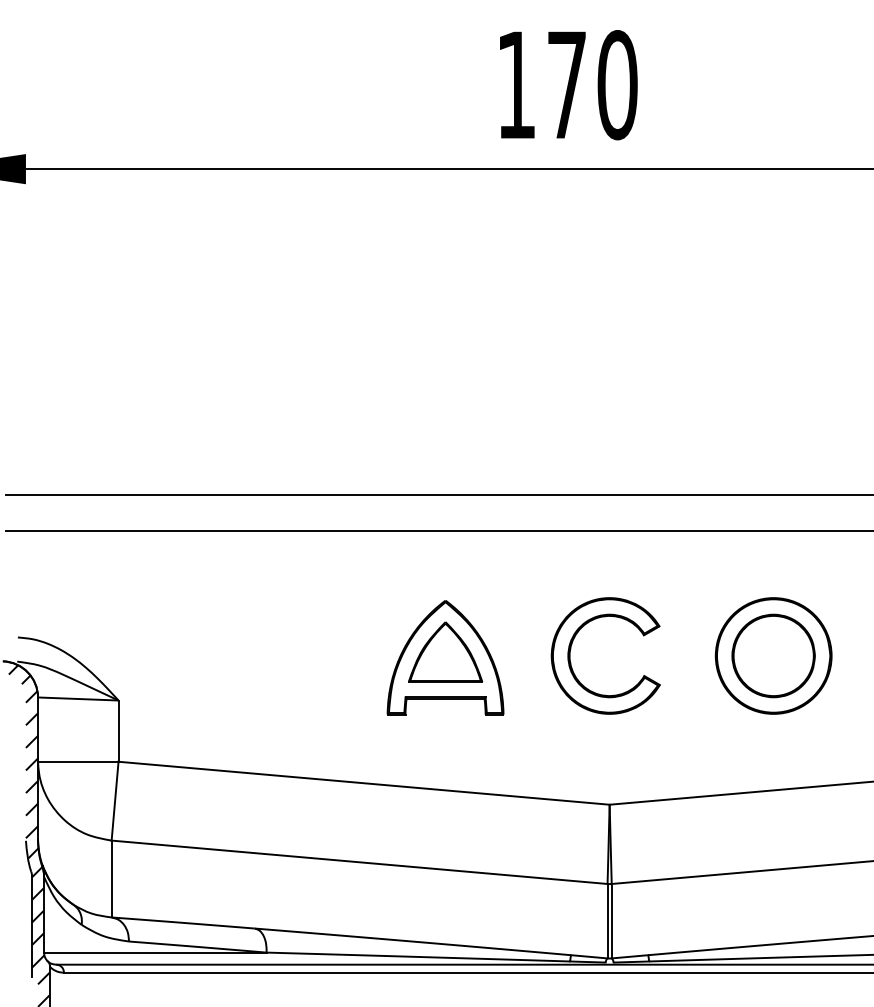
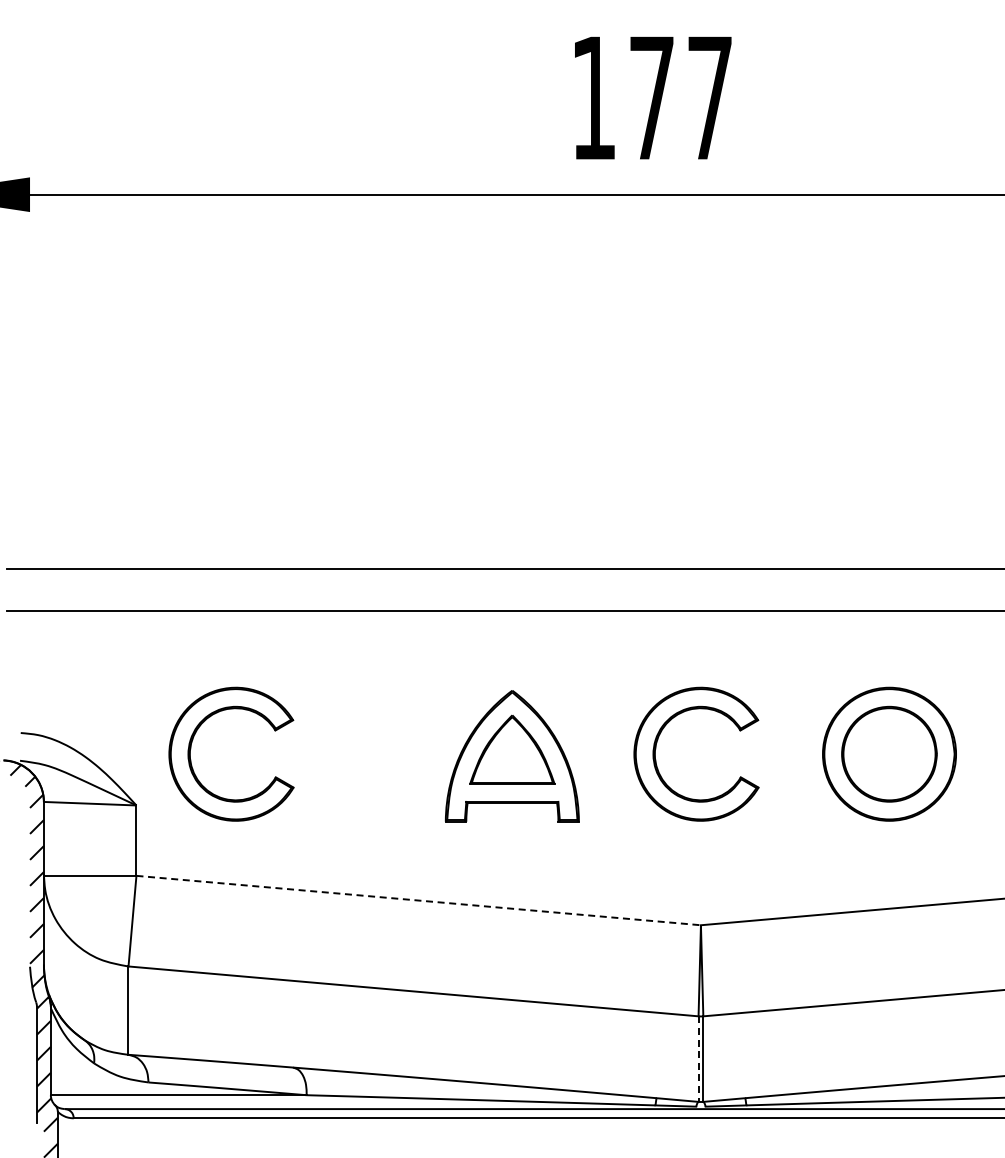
text: (617, 84) -> (710, 97), 170 -> 177
part: (166, 651) -> (191, 749), added
line: (364, 783) -> (419, 900), solid -> dashed
line: (607, 921) -> (698, 1059), solid -> dashed

